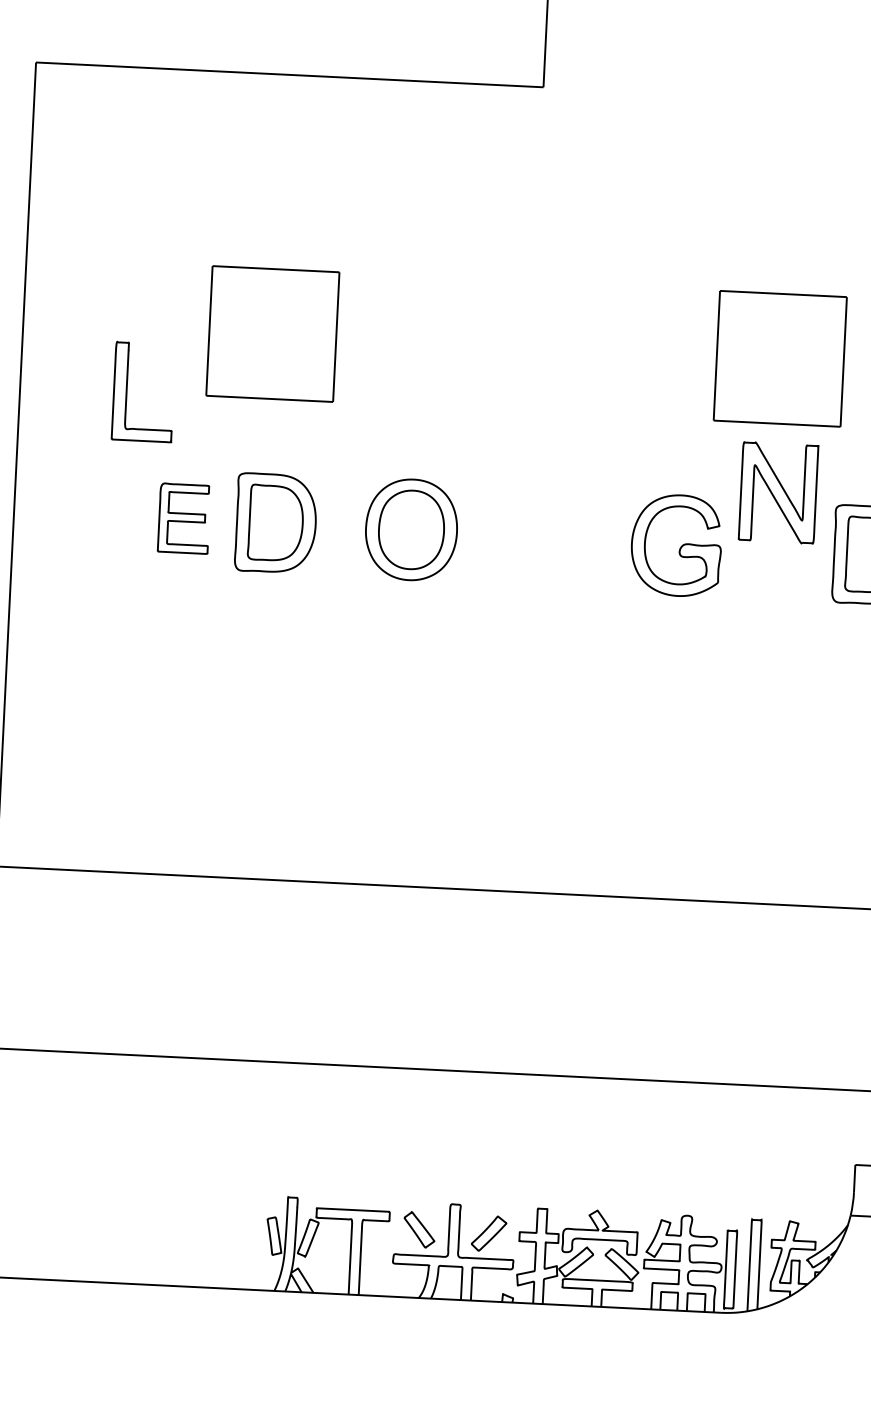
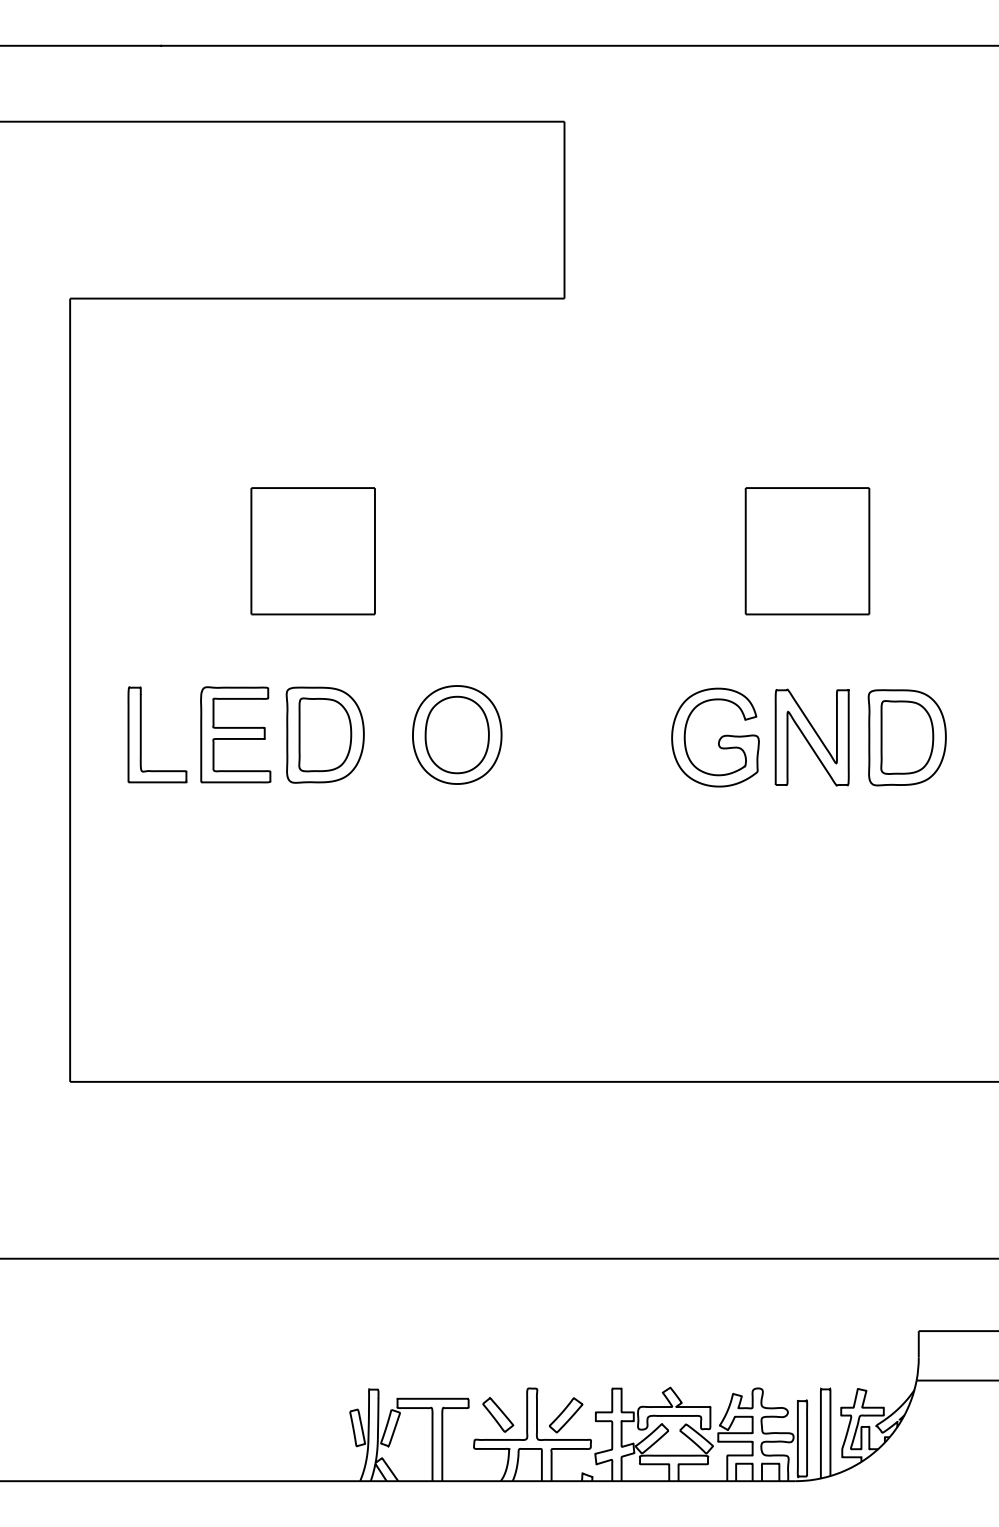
part: (127, 390) -> (141, 734), moved
part: (777, 492) -> (811, 737), moved
part: (183, 518) -> (235, 734), size x1.43

